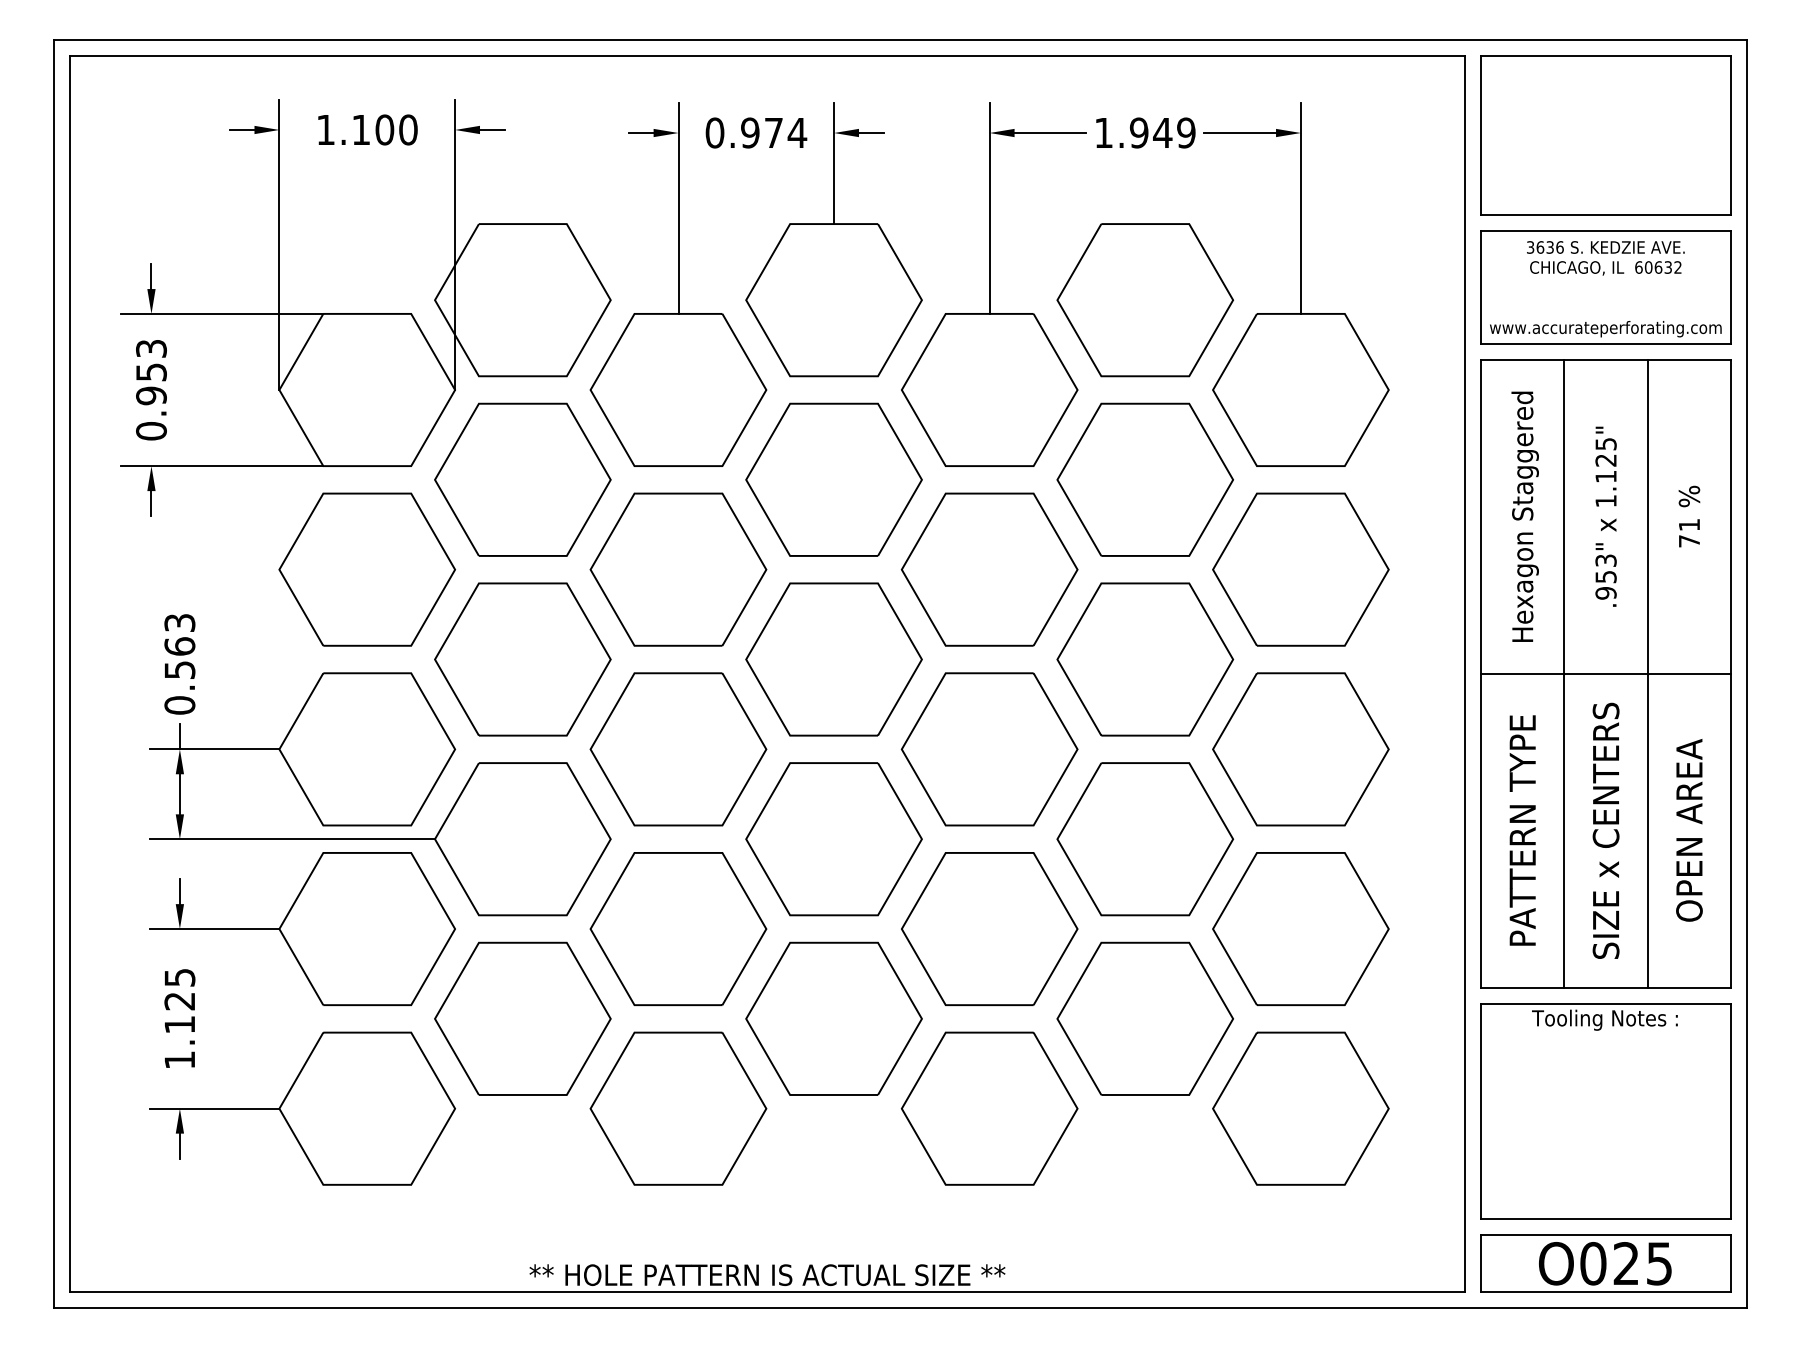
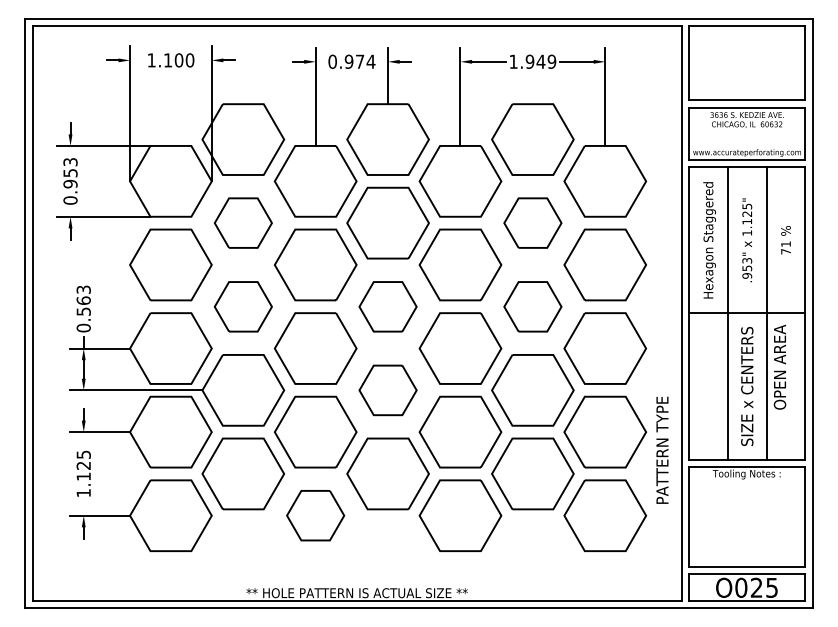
part: (523, 478) -> (243, 222), size x0.7
part: (1144, 478) -> (532, 222), size x0.7
part: (523, 658) -> (243, 306), size x0.7
part: (832, 658) -> (387, 306), size x0.7
part: (1144, 658) -> (532, 306), size x0.7
text: (1522, 828) -> (662, 449), moved
text: (1688, 828) -> (779, 366), moved
part: (832, 839) -> (387, 390), size x0.7
part: (678, 1108) -> (315, 515), size x0.7

